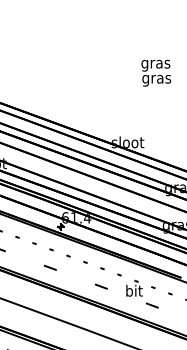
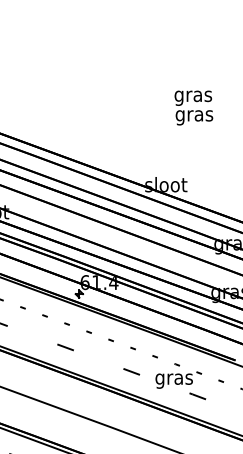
text: (156, 72) -> (194, 107), moved
text: (133, 291) -> (173, 378), bit -> gras

